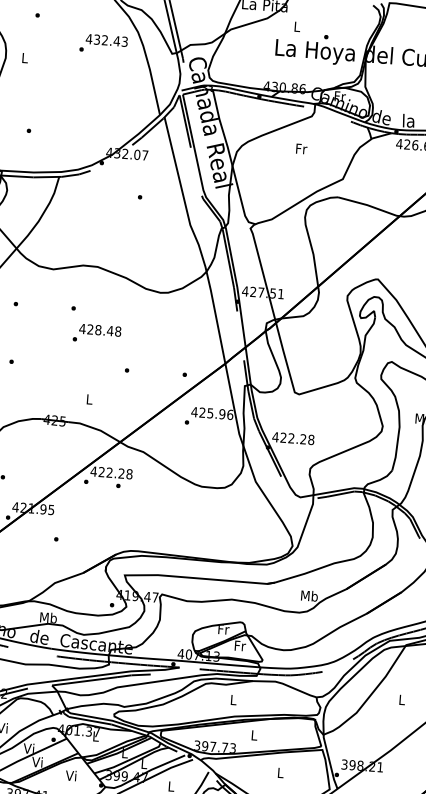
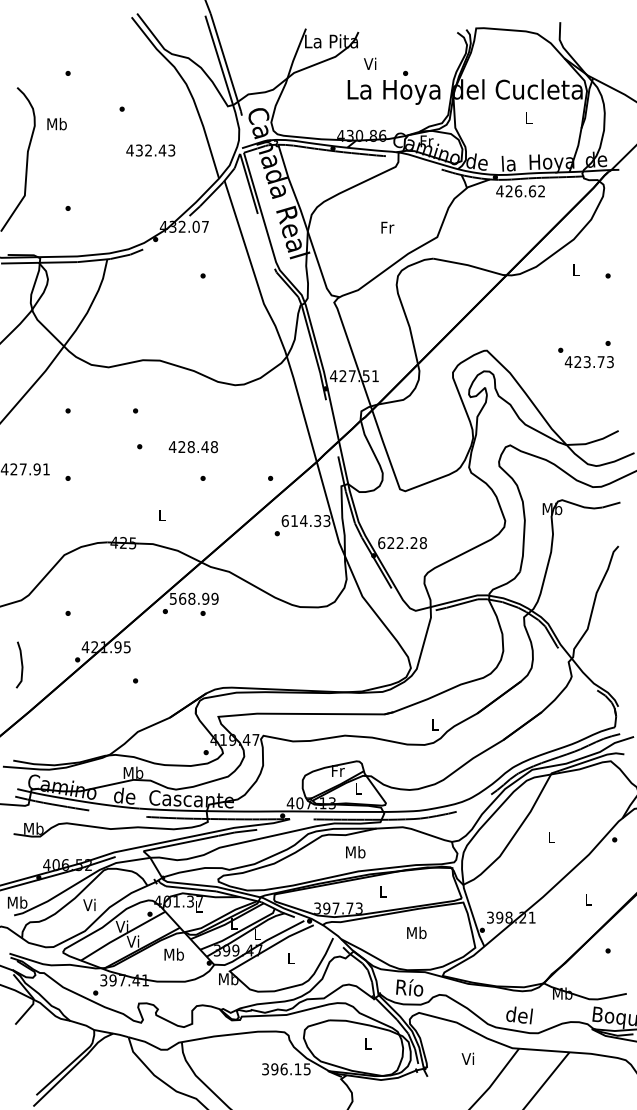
text: (296, 26) -> (370, 63), L -> Vi
text: (106, 40) -> (150, 150), moved
text: (24, 57) -> (56, 123), L -> Mb
text: (301, 148) -> (387, 227), moved
text: (99, 330) -> (192, 447), moved
text: (211, 413) -> (305, 521), 425.96 -> 614.33
text: (275, 437) -> (381, 543), 422.28 -> 622.28
text: (111, 472) -> (193, 598), 422.28 -> 568.99
text: (309, 595) -> (434, 724), Mb -> L
text: (240, 645) -> (358, 788), Fr -> L
text: (233, 700) -> (355, 852), L -> Mb
text: (280, 772) -> (416, 932), L -> Mb
text: (71, 775) -> (173, 954), Vi -> Mb

